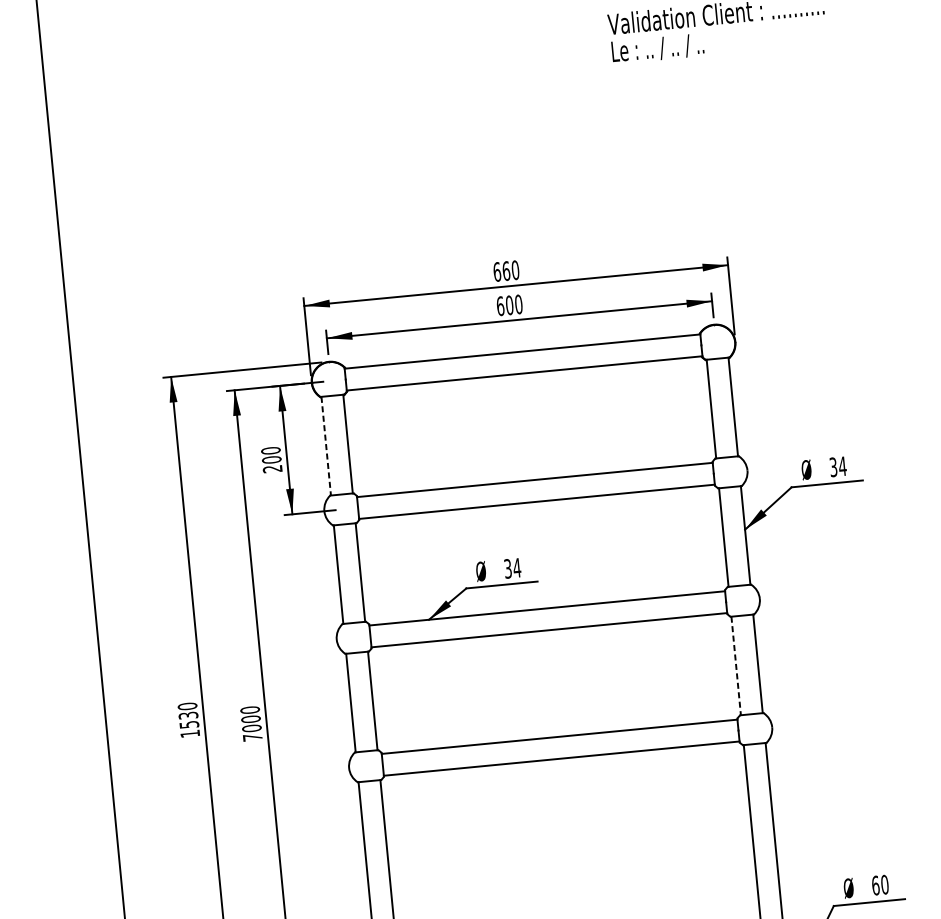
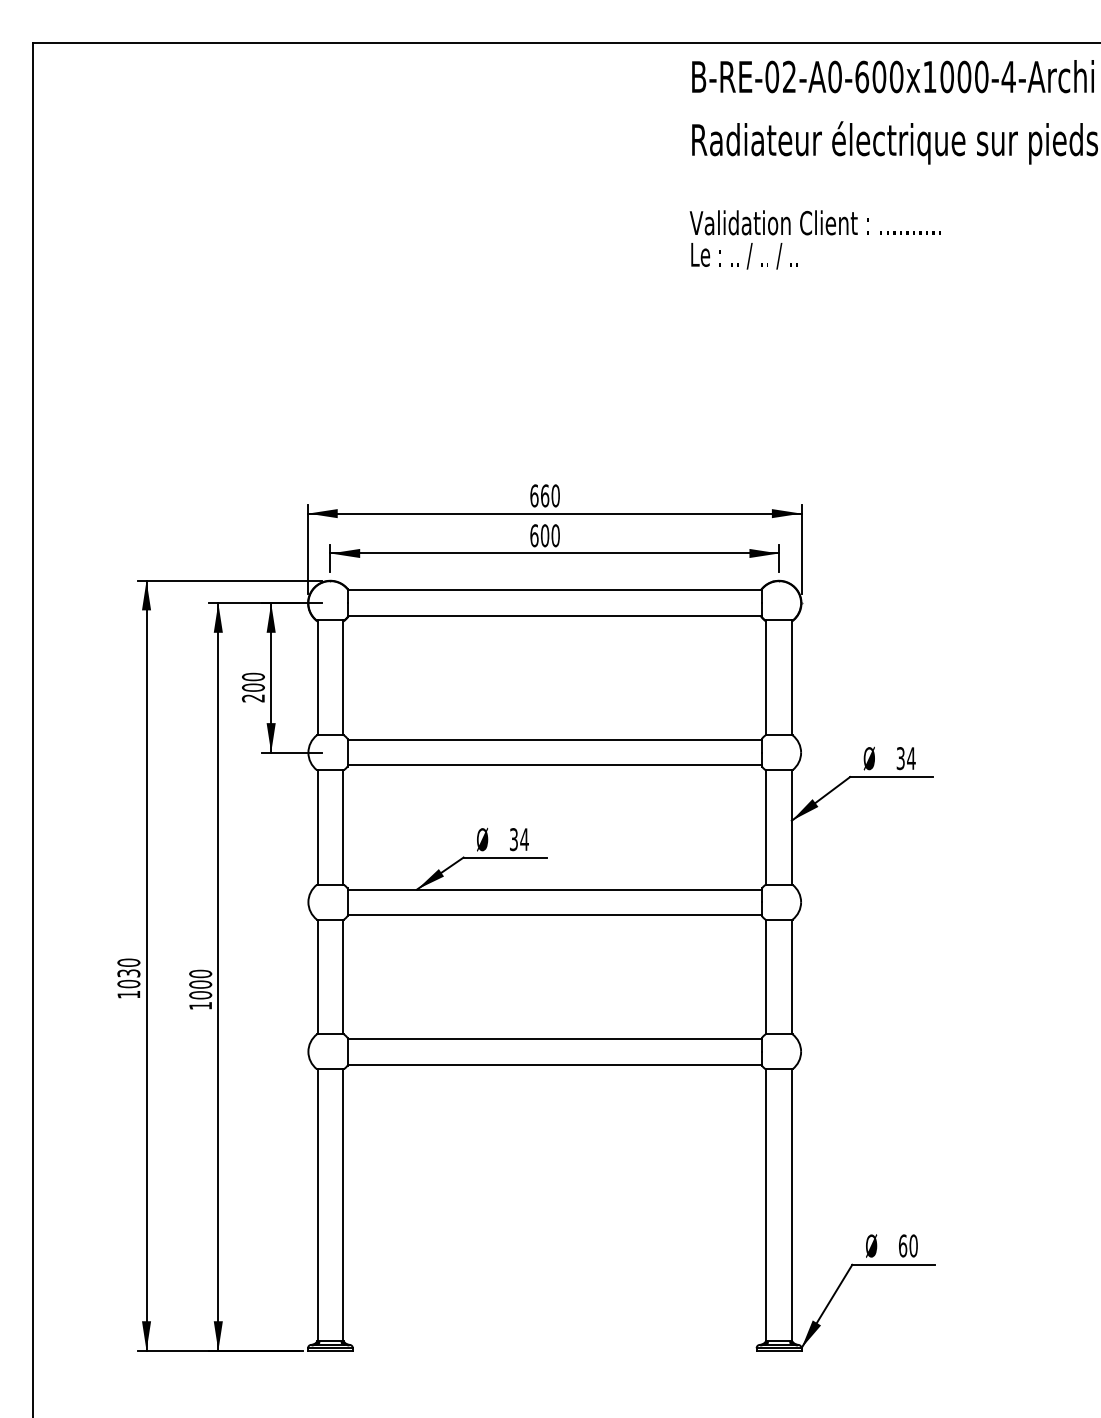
line: (326, 446) -> (317, 678), dashed -> solid
line: (736, 666) -> (766, 977), dashed -> solid
text: (188, 724) -> (128, 983), 1530 -> 1030
text: (252, 737) -> (200, 1005), 7000 -> 1000

